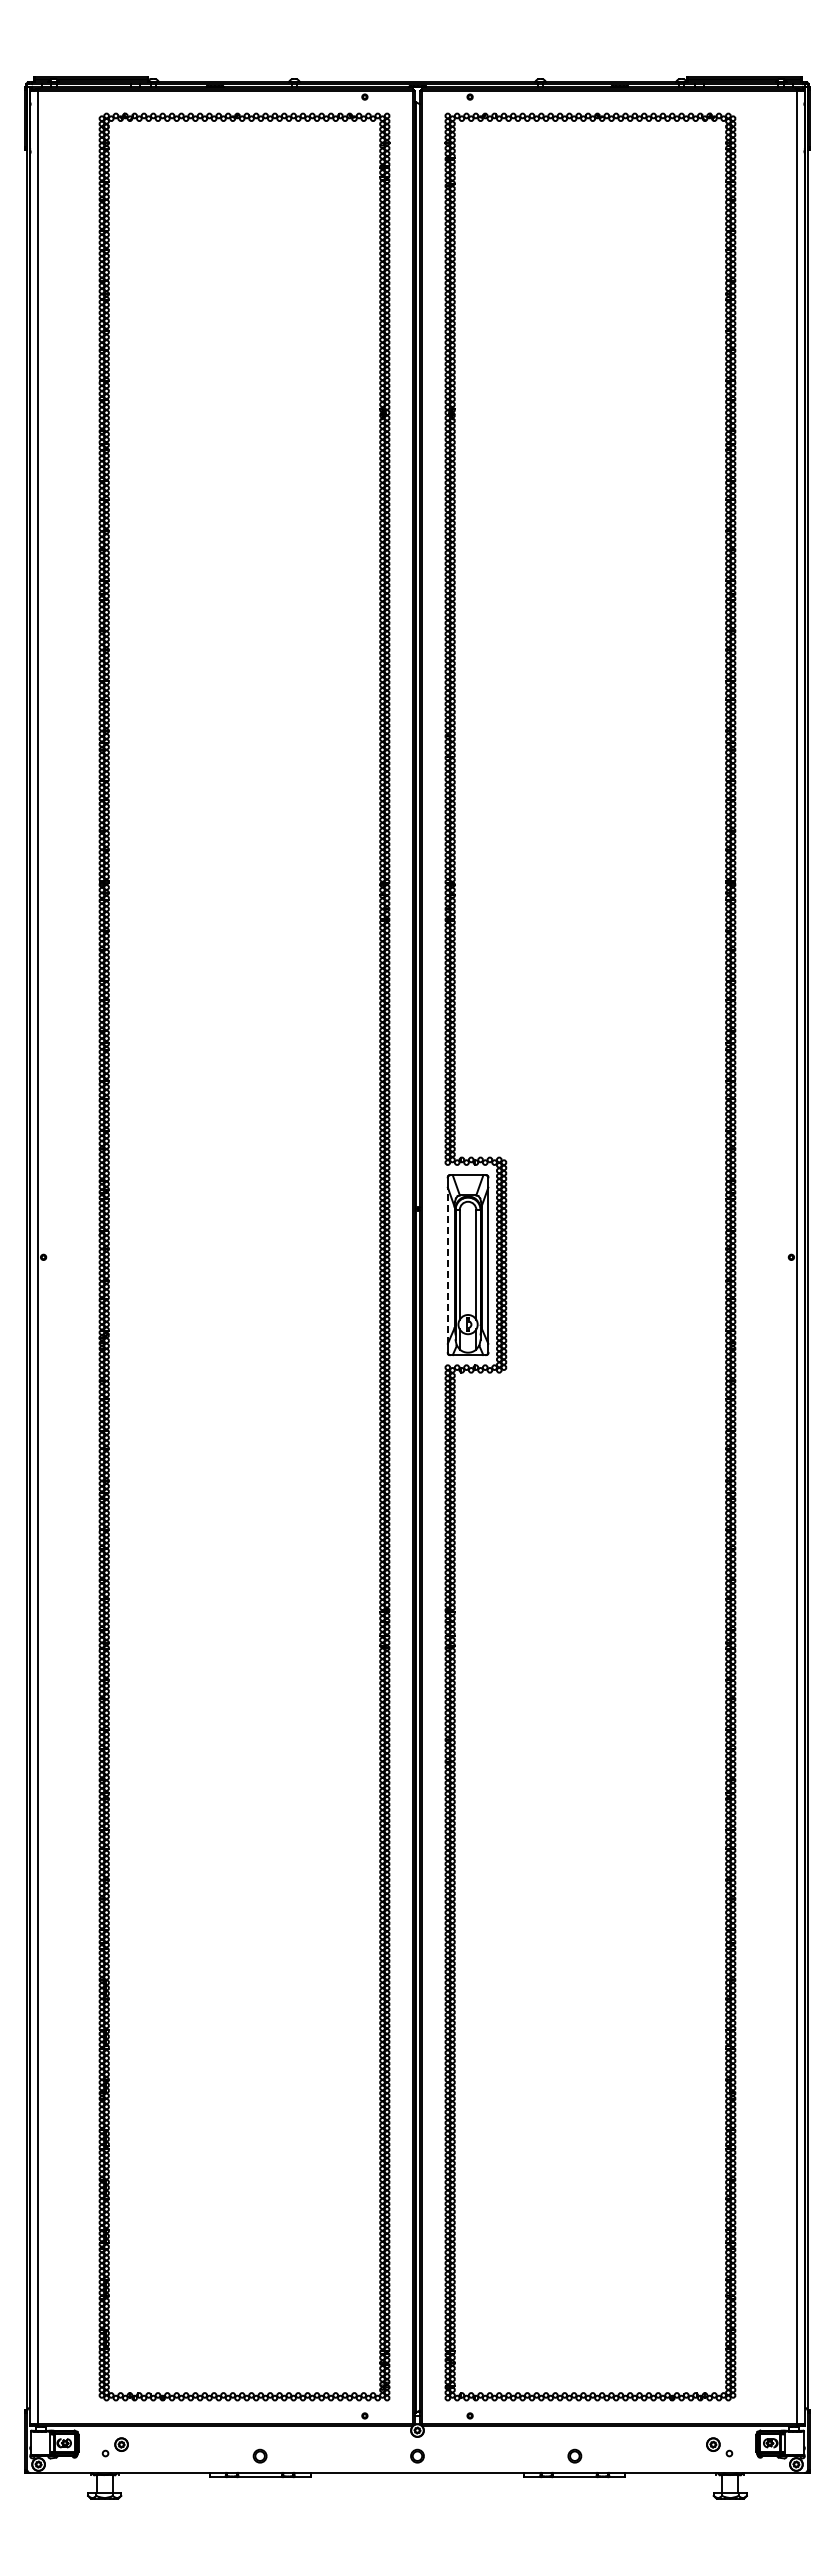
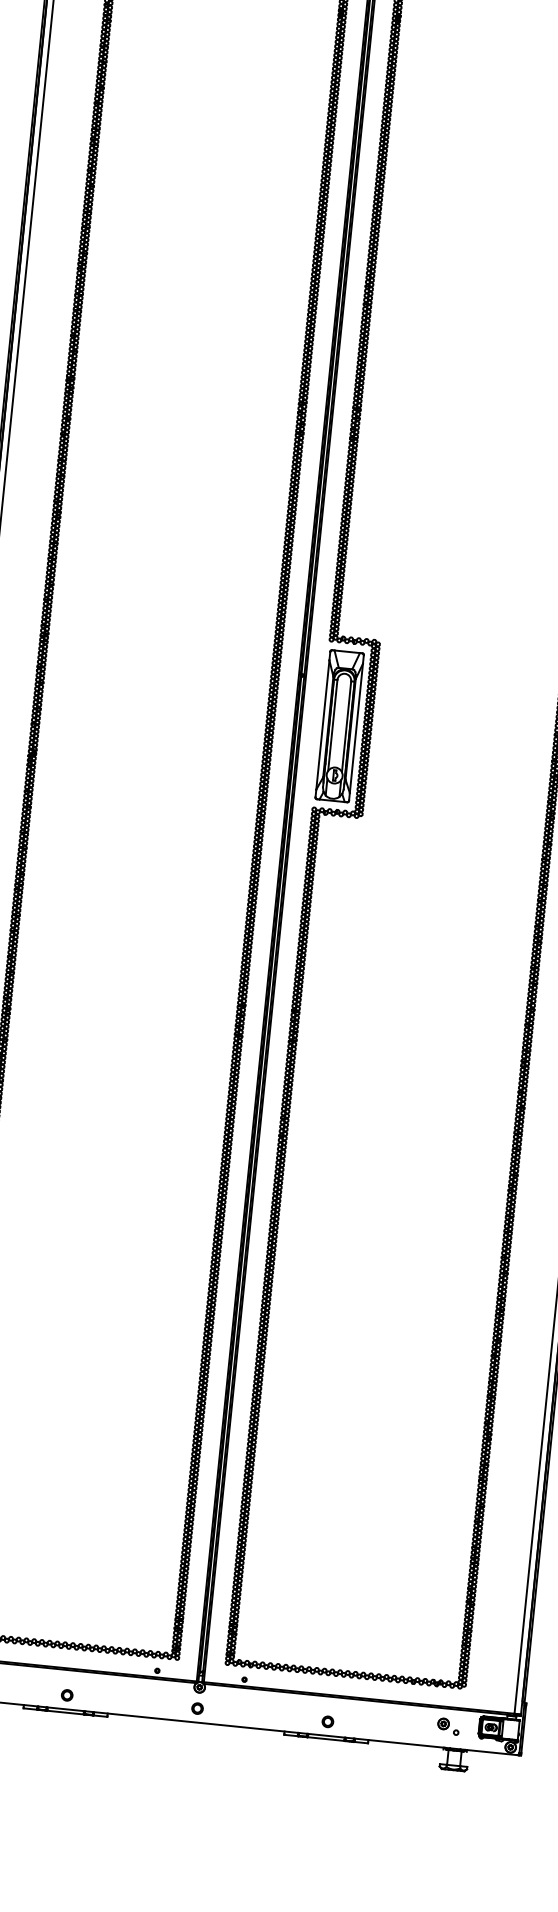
line: (447, 1265) -> (322, 724), dashed -> solid

